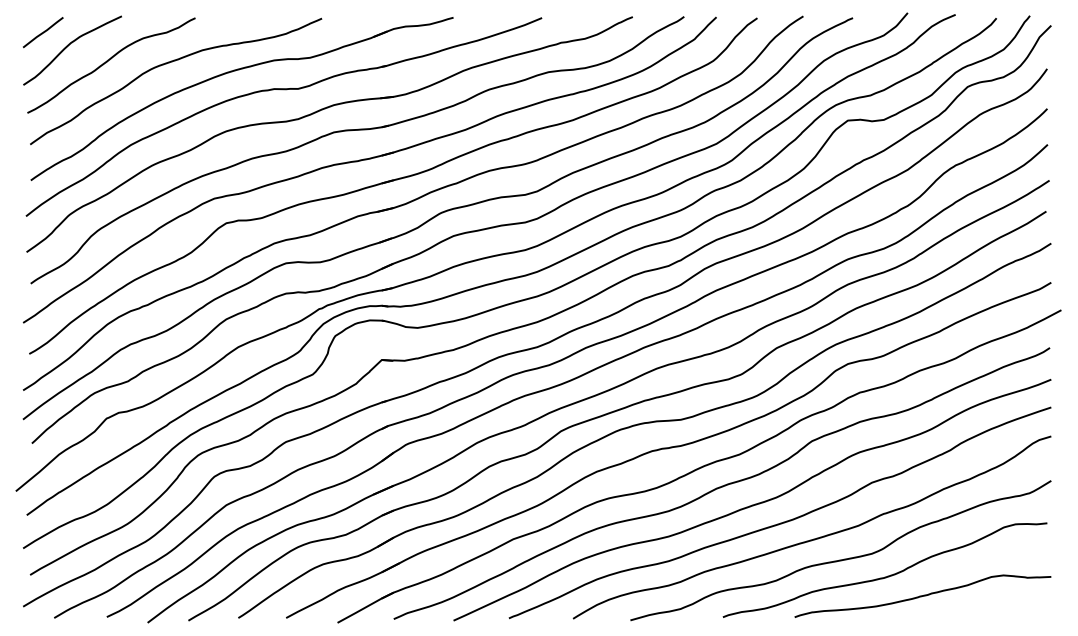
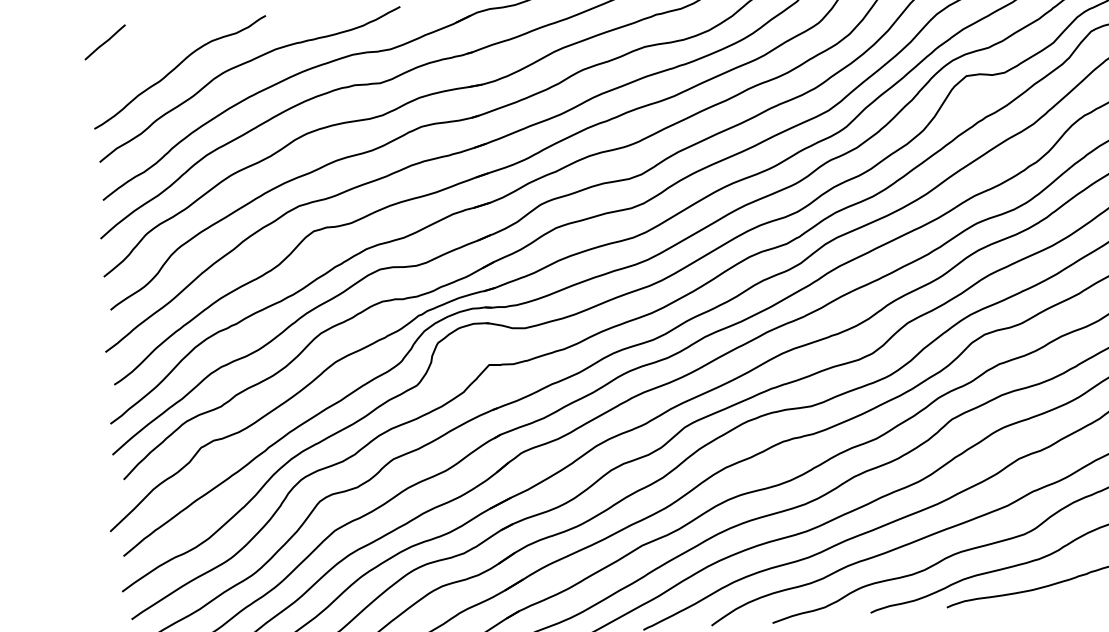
curve: (68, 46) -> (133, 55), removed

